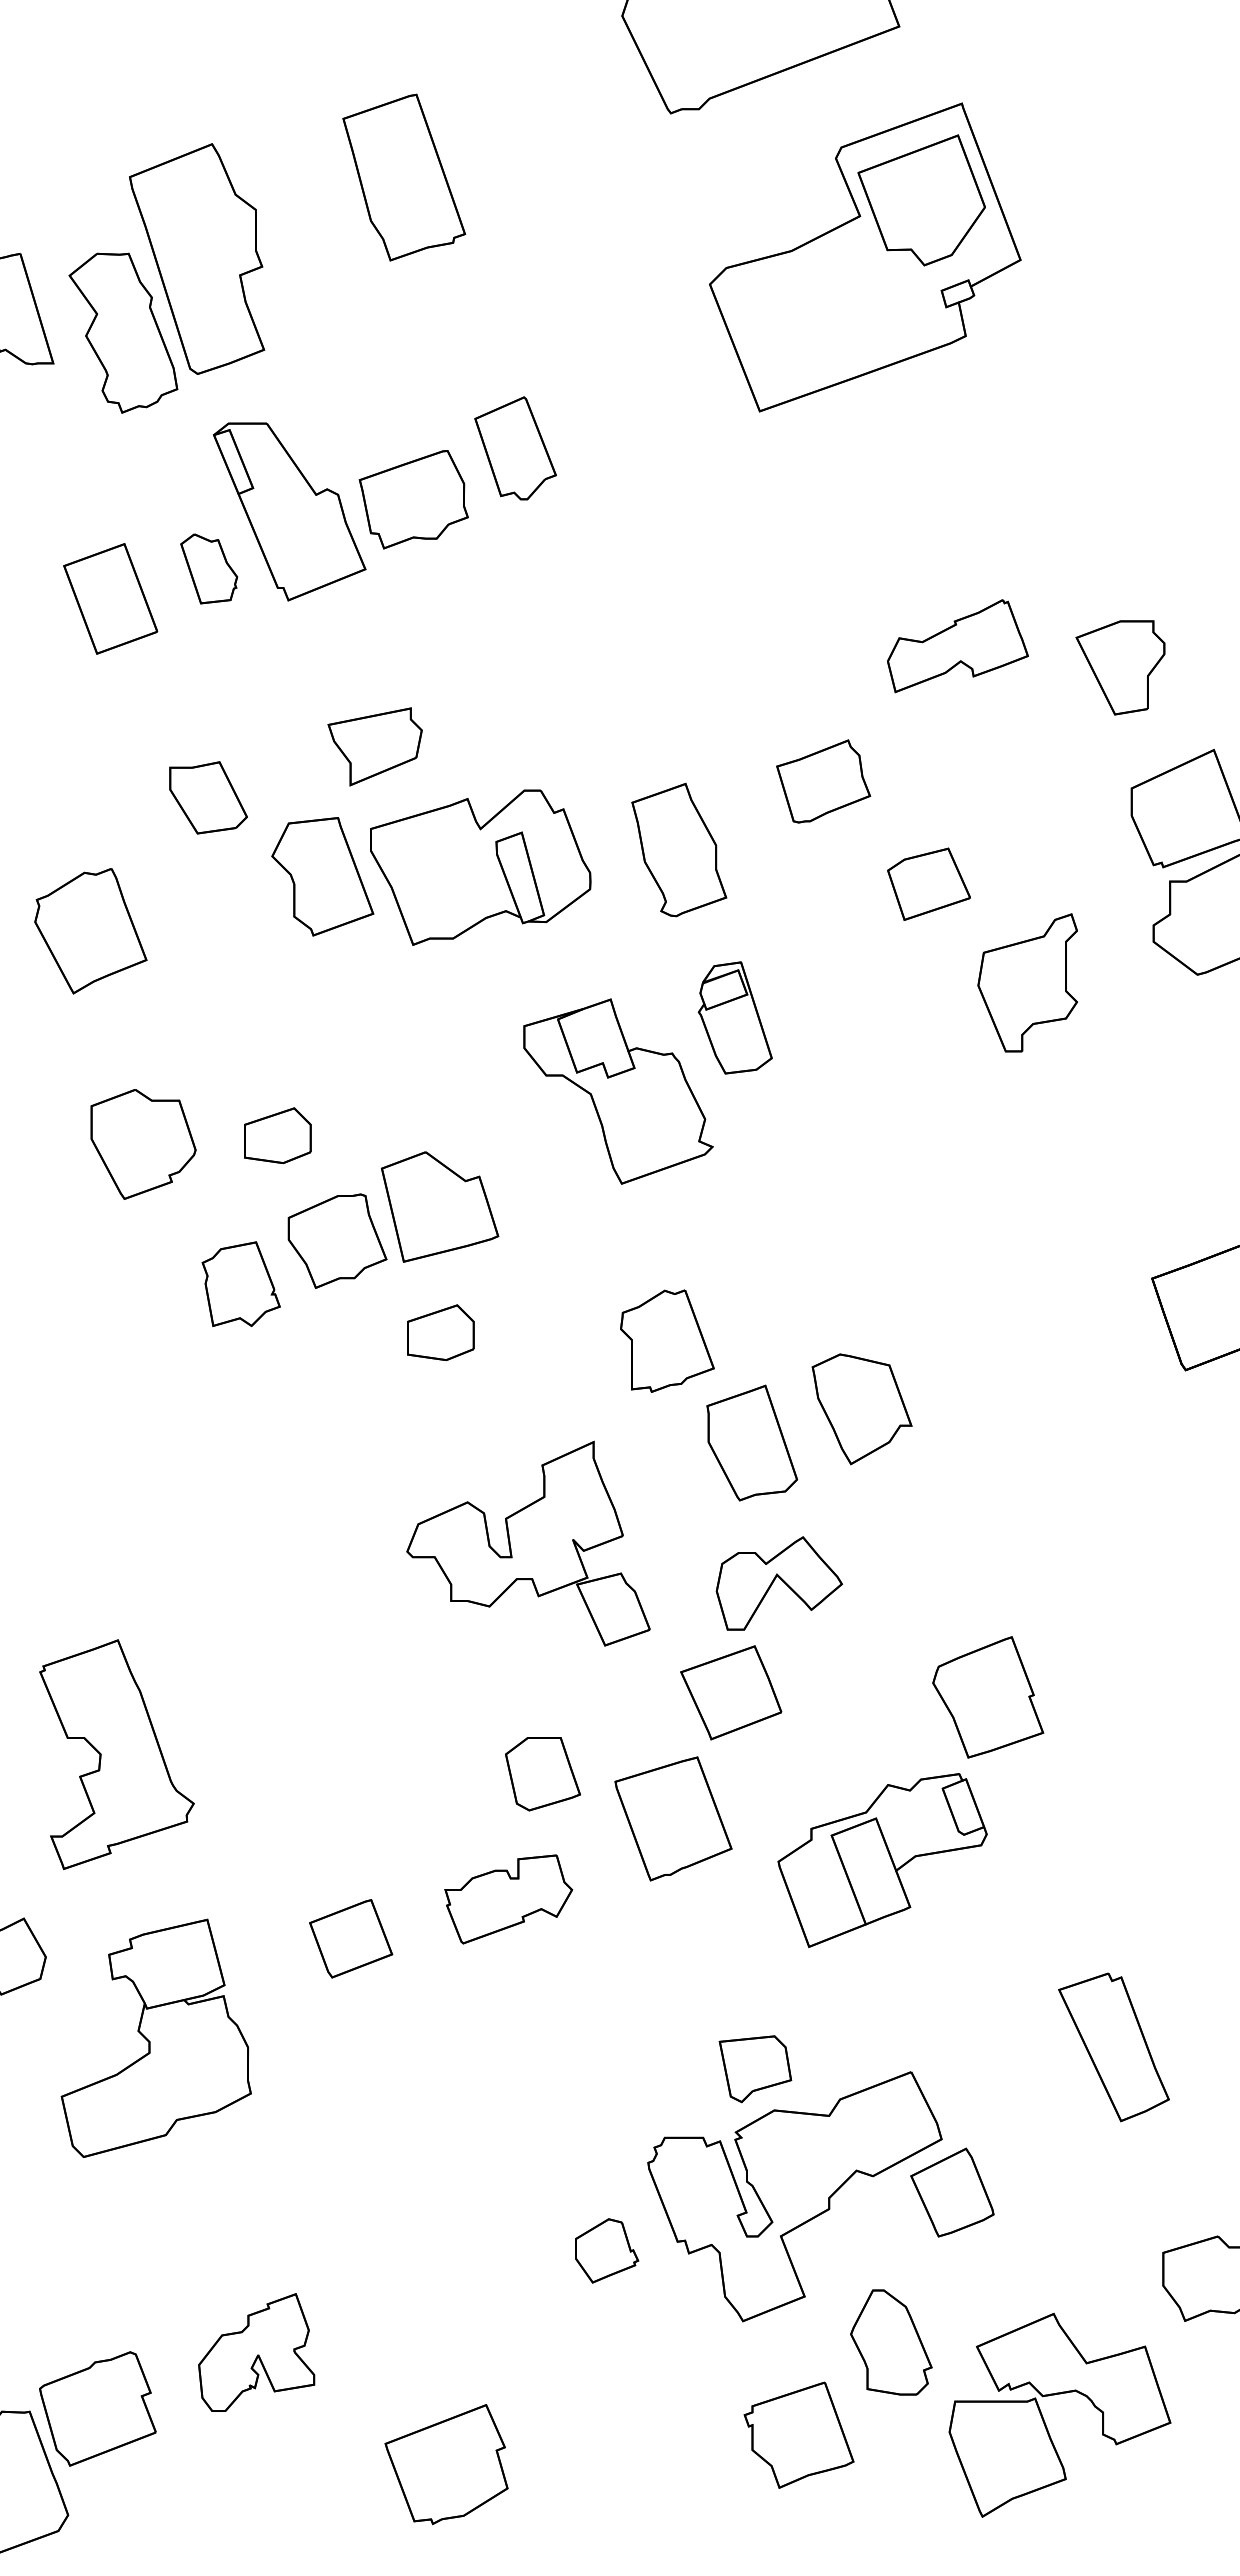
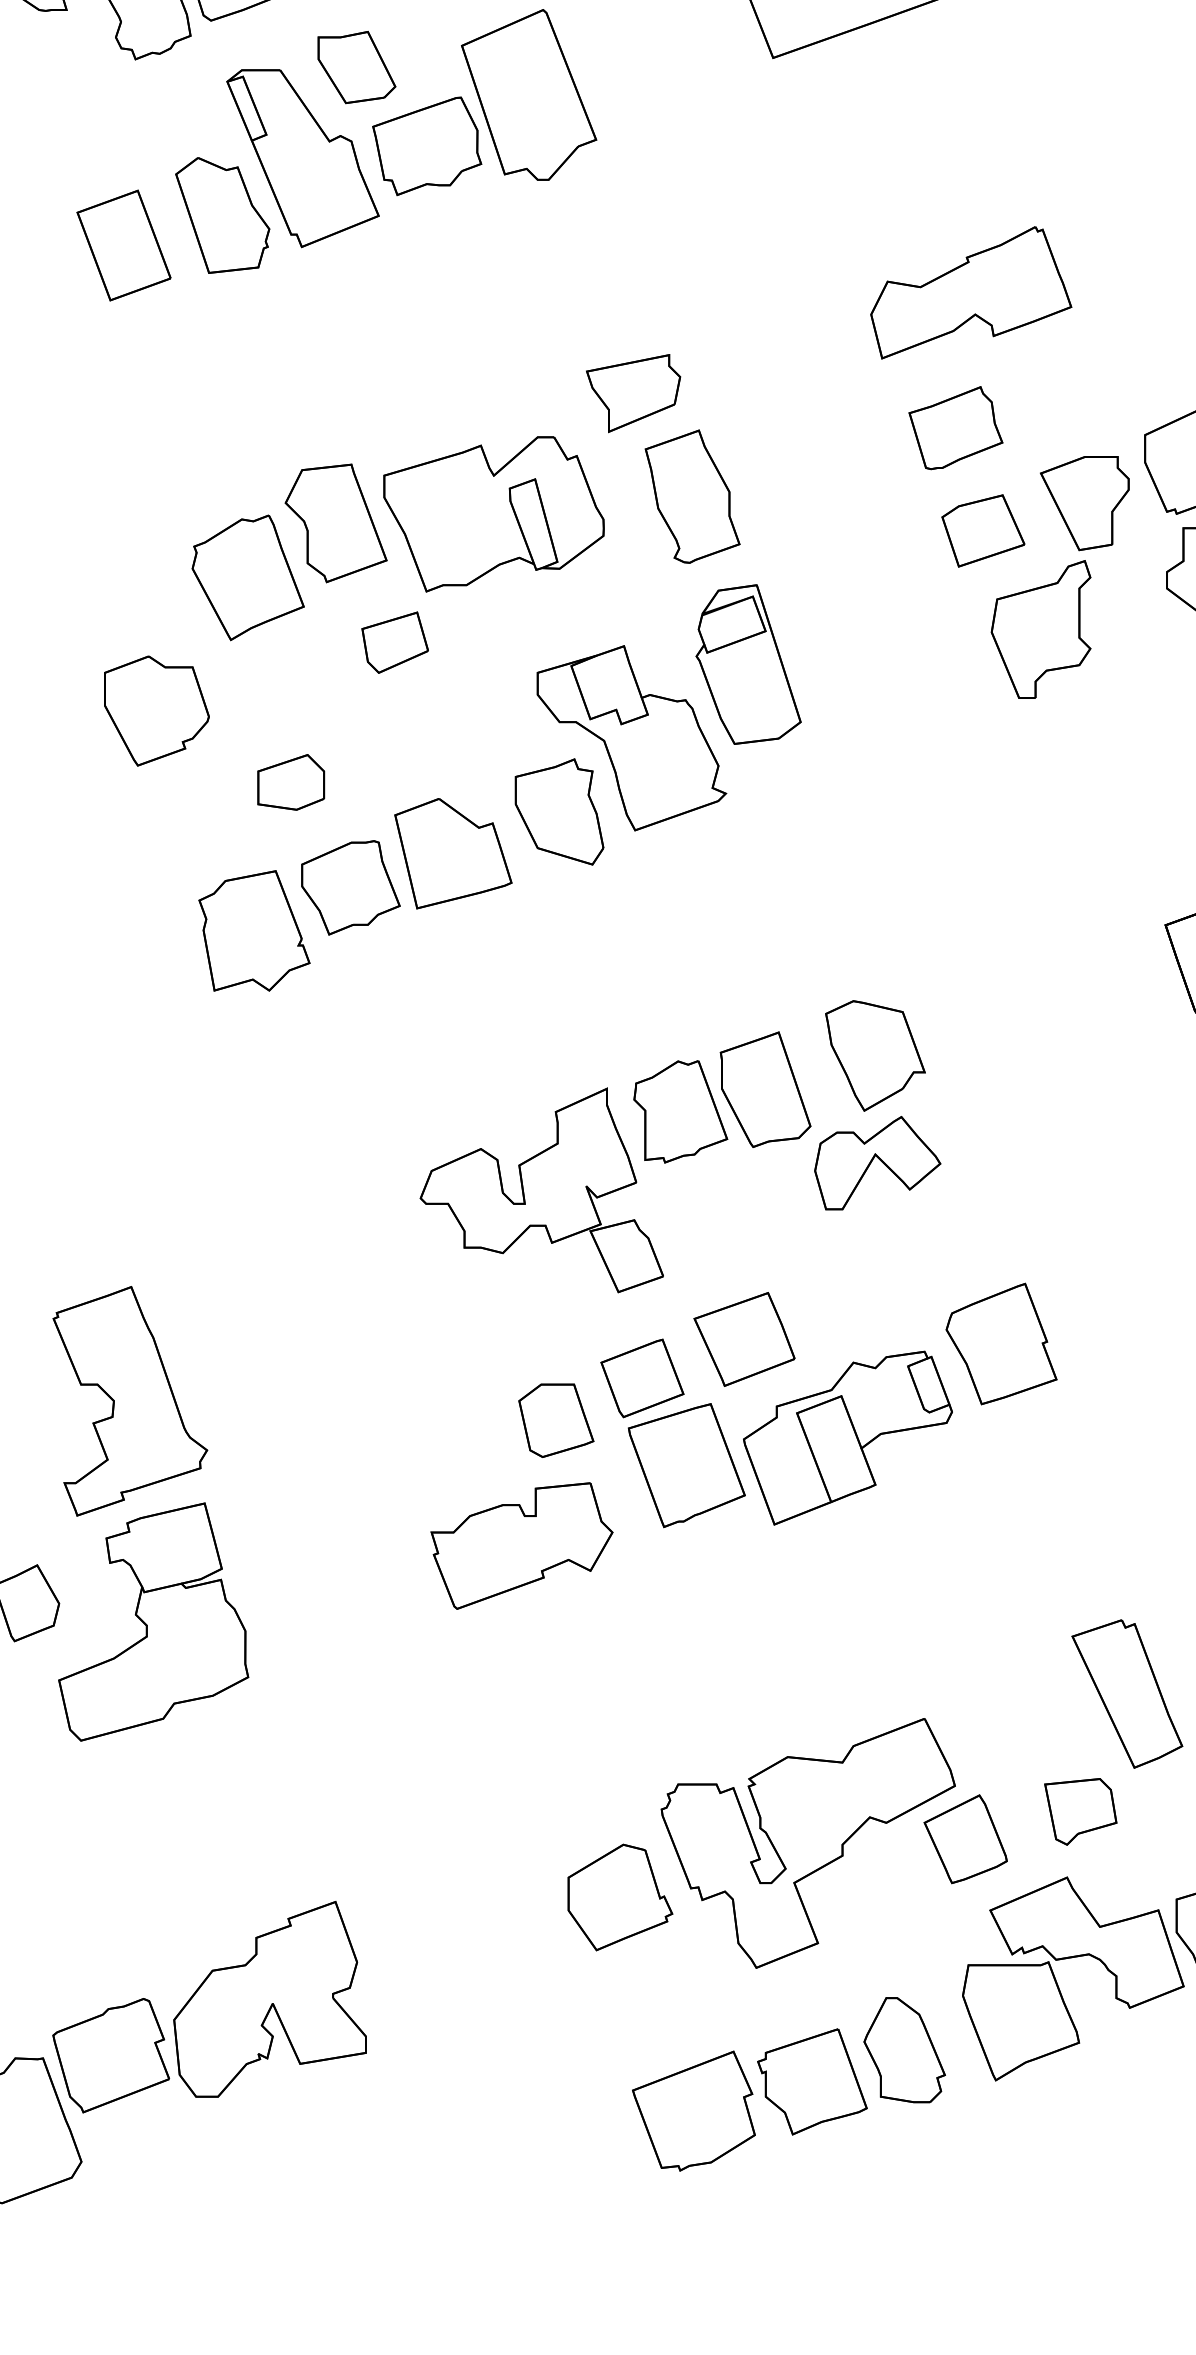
part: (515, 448) -> (528, 95), size x1.67
part: (208, 568) -> (221, 215), size x1.67
part: (957, 645) -> (970, 292), size x1.43
part: (1120, 667) -> (1084, 503), moved
part: (374, 746) -> (632, 393), moved
part: (823, 781) -> (955, 428), moved
part: (208, 797) -> (356, 67), moved
part: (928, 883) -> (982, 530), moved
part: (90, 931) -> (247, 578), moved
part: (381, 995) -> (394, 642), added
part: (735, 1017) -> (748, 664), size x1.43
part: (143, 1144) -> (156, 711), moved
part: (545, 1164) -> (558, 811), added
part: (241, 1283) -> (254, 930), size x1.43
part: (440, 1332) -> (453, 979), removed
part: (667, 1340) -> (680, 1111), moved
part: (778, 1583) -> (876, 1163), moved
part: (882, 1860) -> (847, 1438), moved
part: (508, 1899) -> (521, 1546), size x1.43
part: (351, 1938) -> (642, 1378), moved
part: (155, 2037) -> (152, 1621), moved
part: (755, 2069) -> (1080, 1812), moved
part: (606, 2250) -> (619, 1897), size x1.67
part: (891, 2342) -> (904, 2050), moved
part: (256, 2352) -> (269, 1999), size x1.67
part: (1044, 2419) -> (1057, 1983), moved
part: (446, 2464) -> (693, 2111), moved

